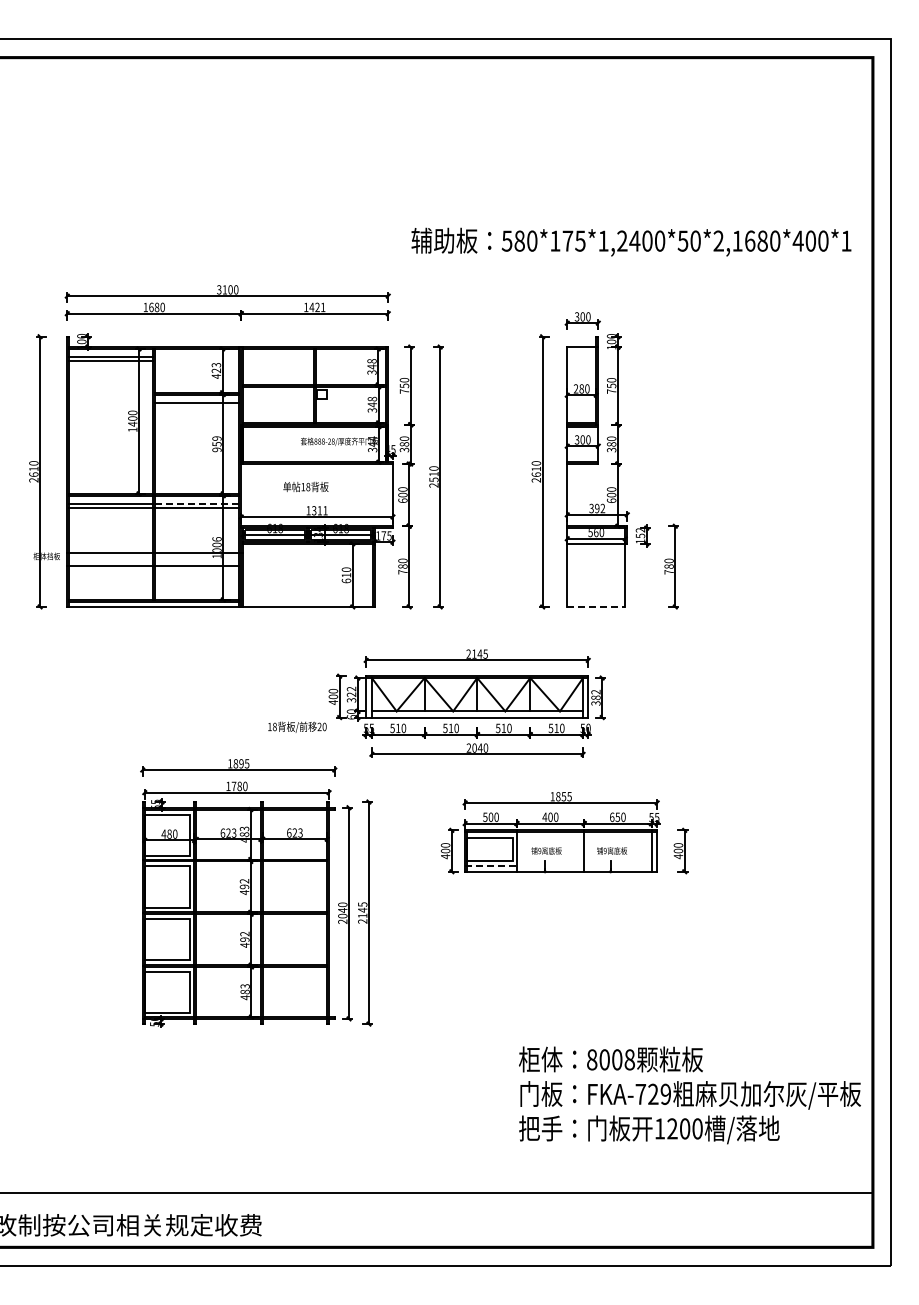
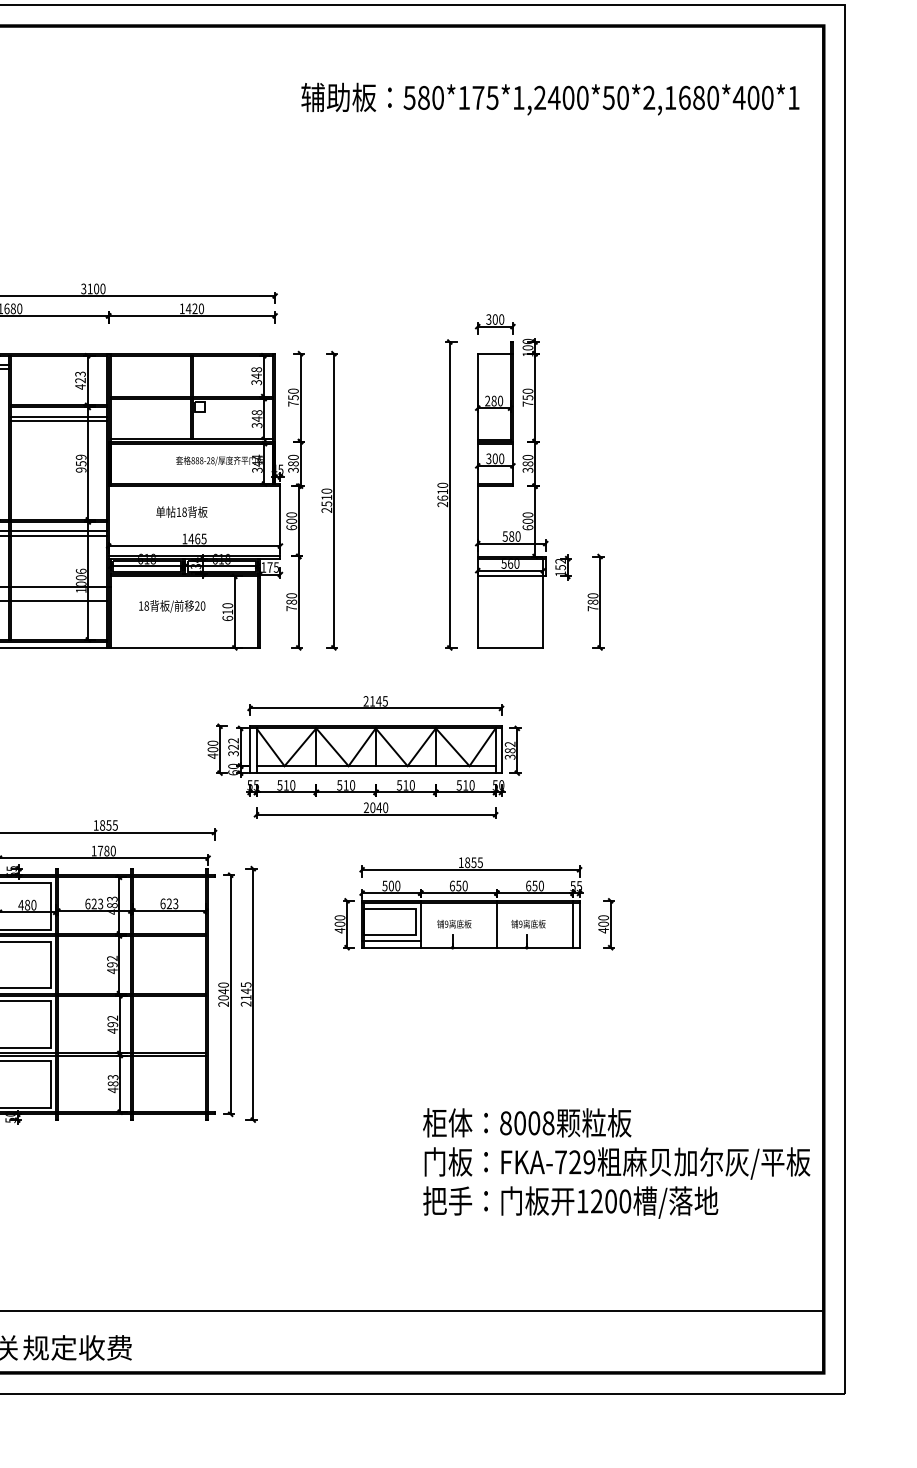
text: (631, 241) -> (550, 98), moved
text: (323, 307) -> (201, 308), 1421 -> 1420
line: (197, 406) -> (59, 420), added
line: (197, 503) -> (59, 530), dashed -> solid
text: (597, 508) -> (511, 536), 392 -> 580
text: (319, 510) -> (197, 538), 1311 -> 1465
line: (596, 607) -> (510, 648), dashed -> solid
text: (297, 726) -> (172, 605), moved
text: (241, 763) -> (108, 825), 1895 -> 1855
text: (547, 816) -> (455, 885), 400 -> 650
line: (491, 865) -> (391, 940), dashed -> solid
text: (689, 1095) -> (616, 1163), moved

